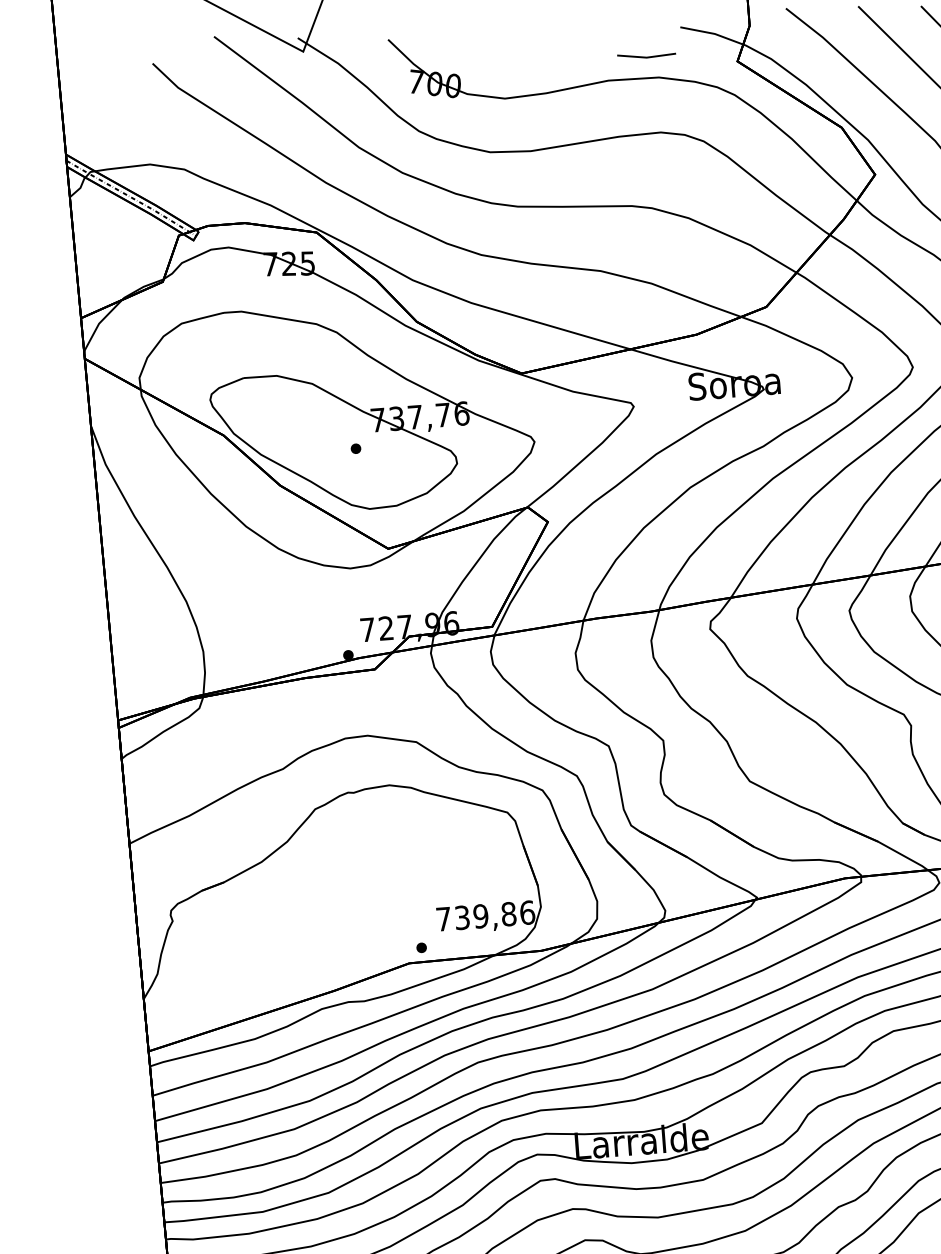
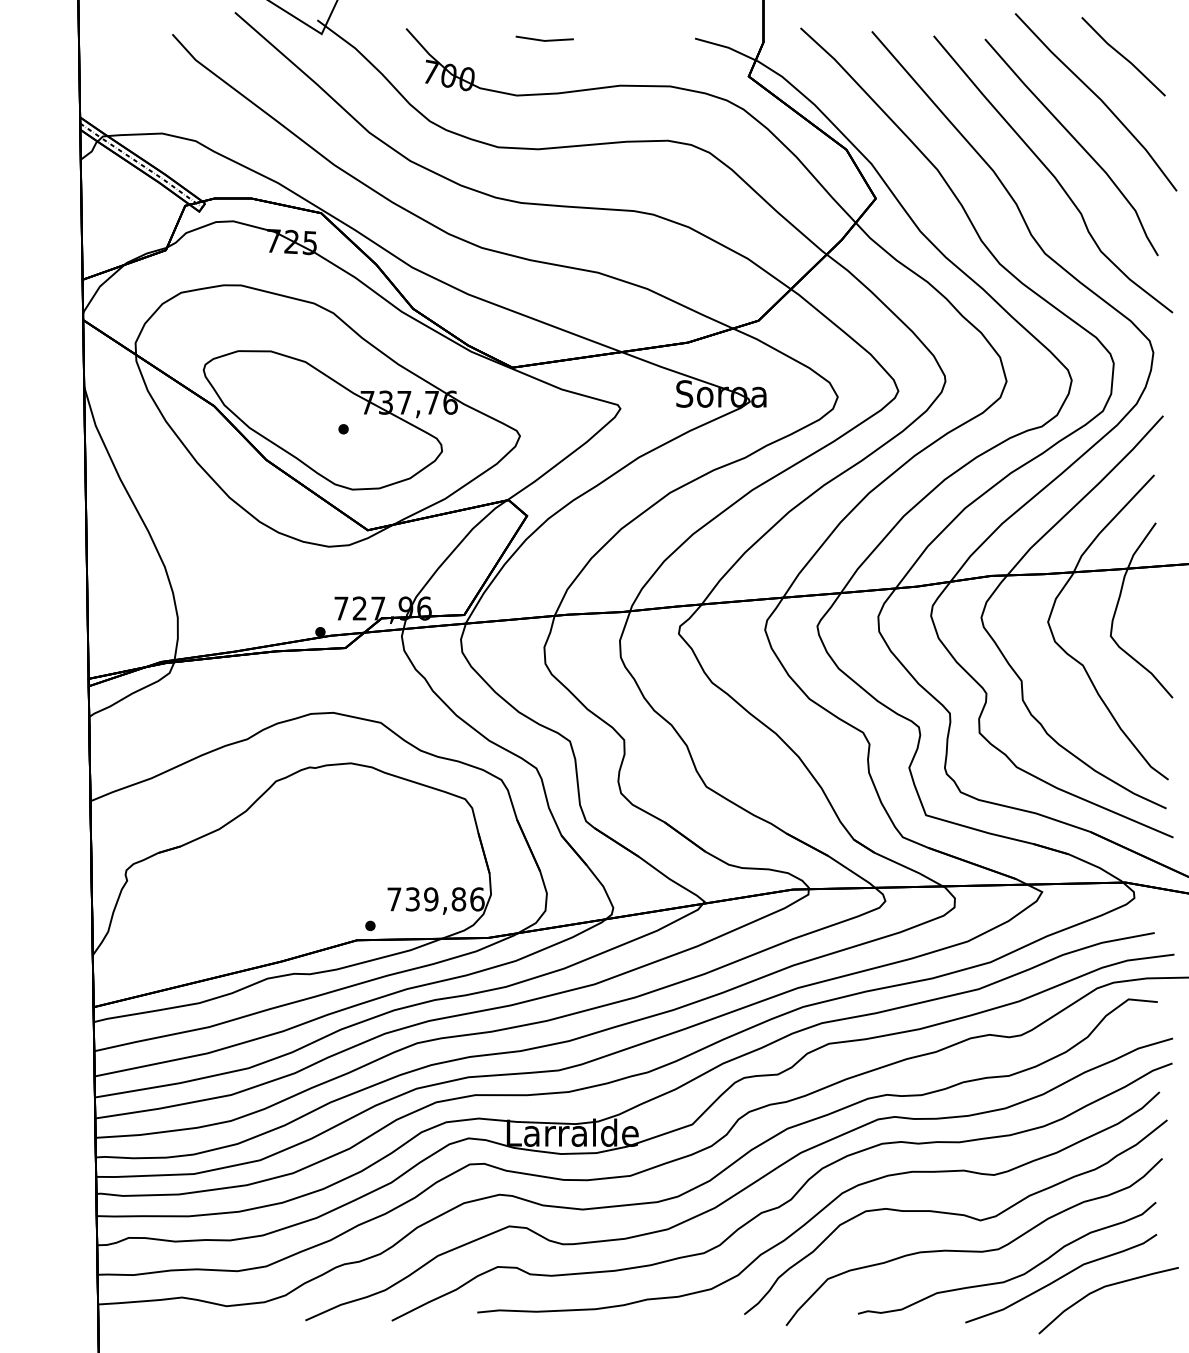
line: (645, 56) -> (543, 39), moved

